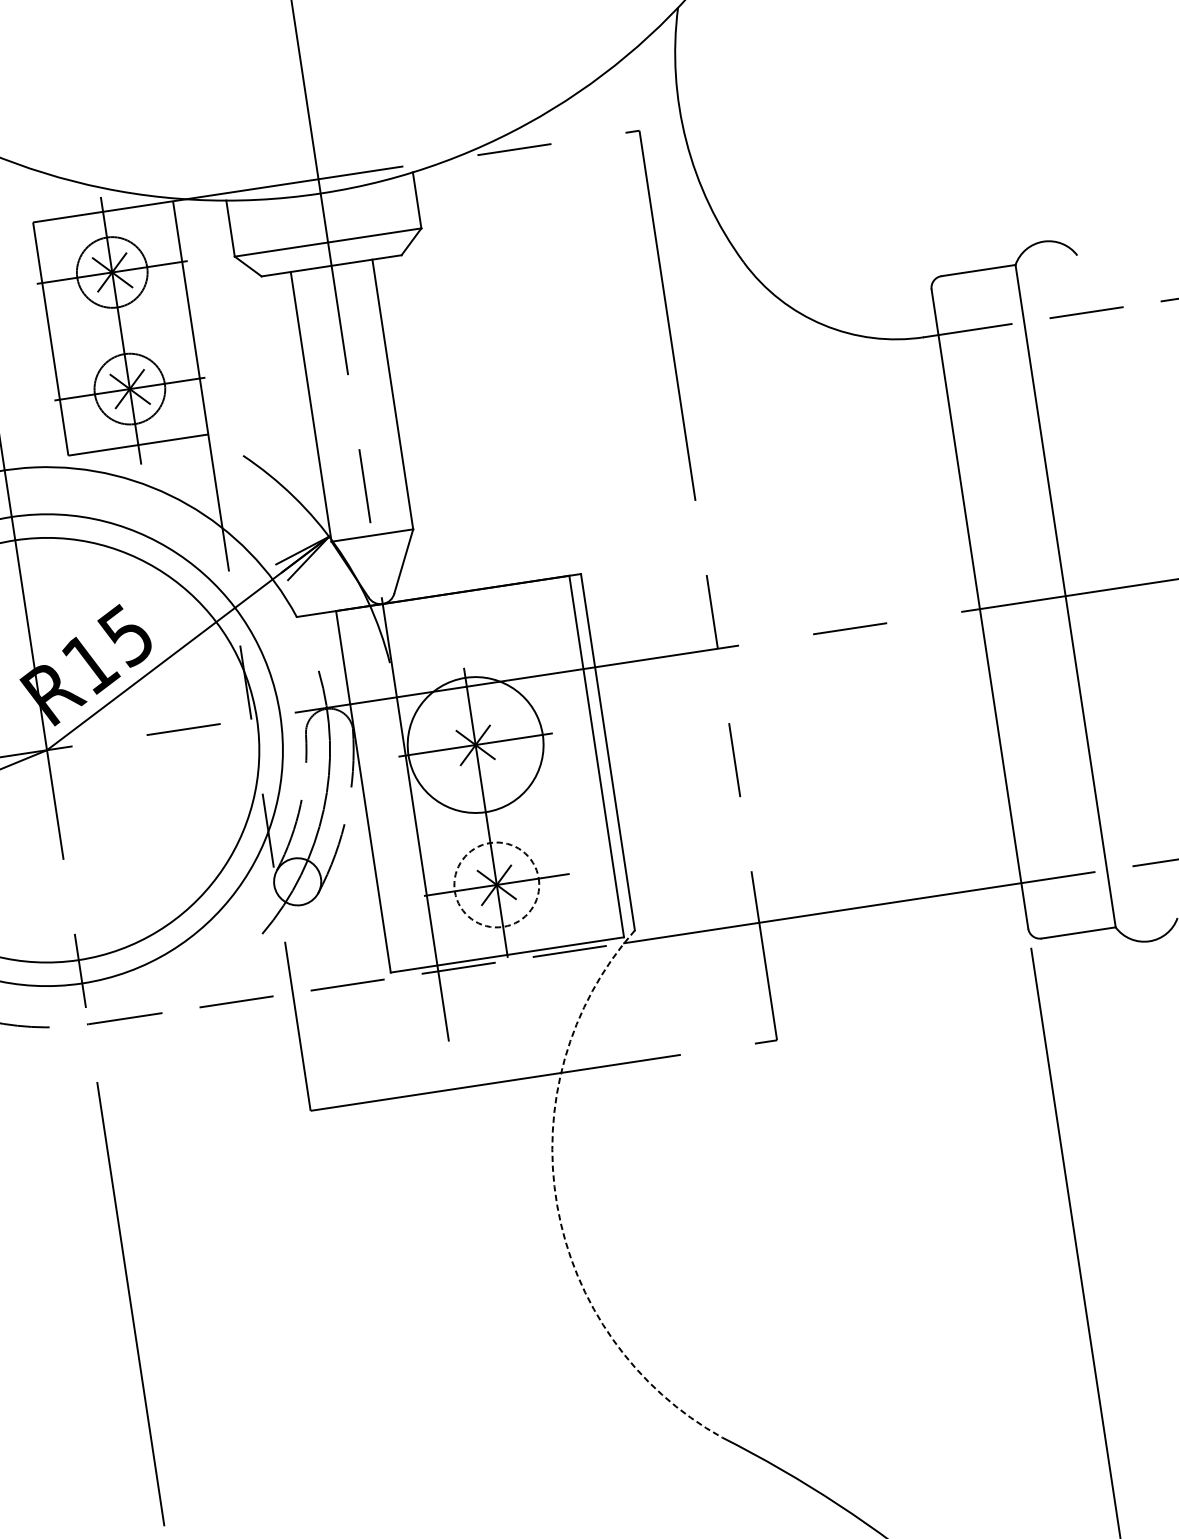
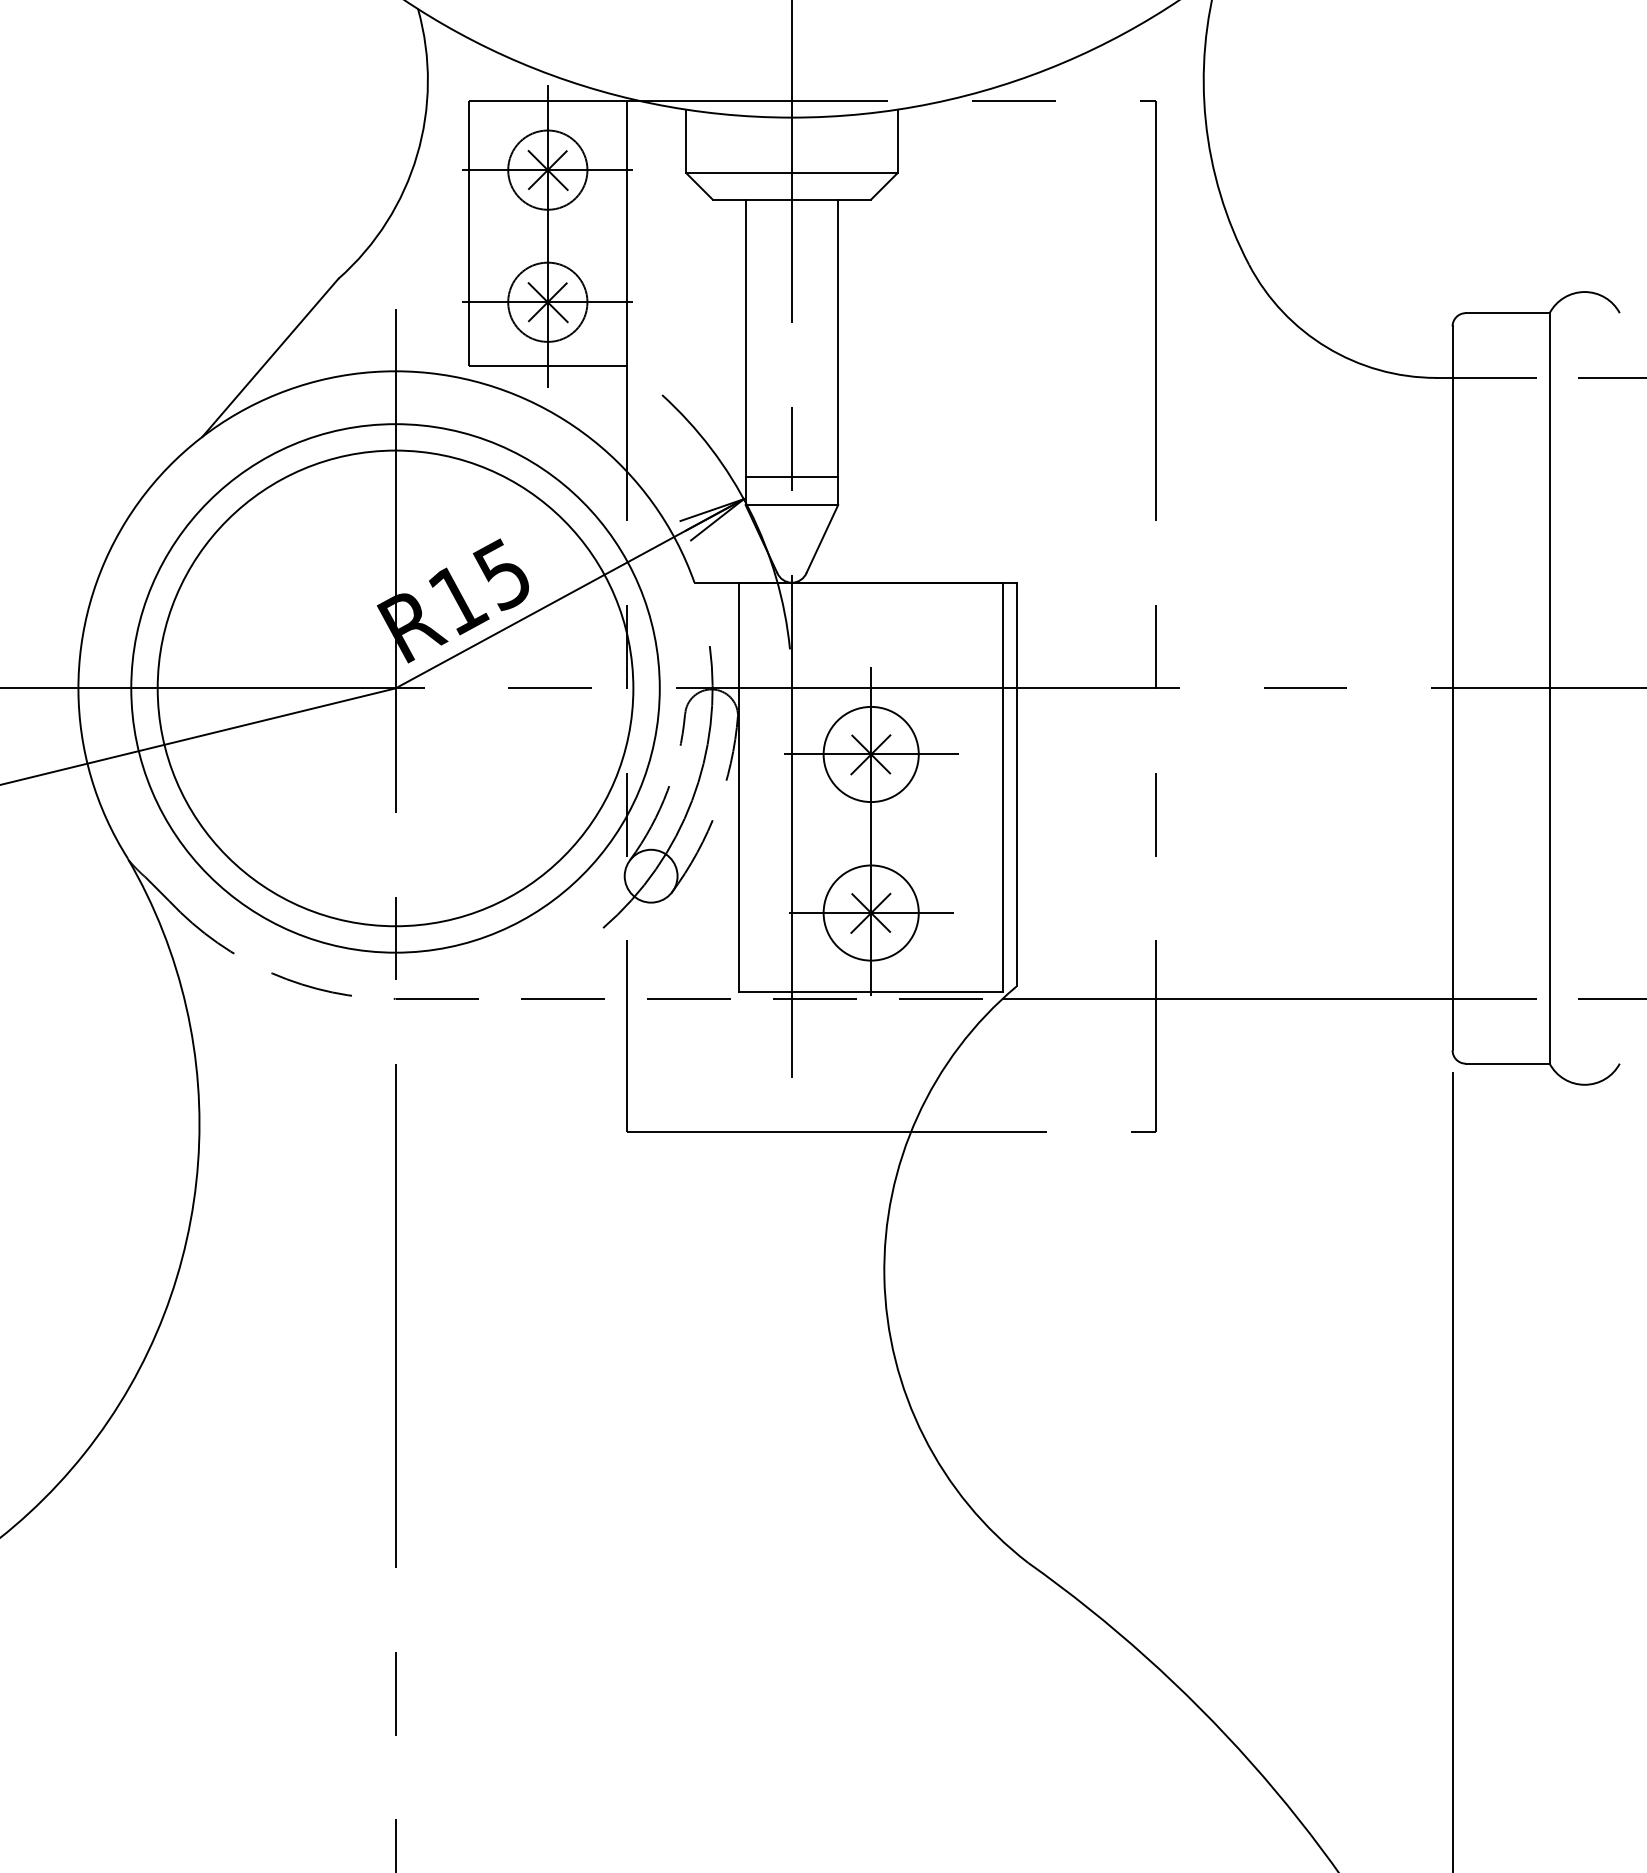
line: (368, 511) -> (791, 477), added
circle: (475, 745) -> (870, 754), size x0.62
circle: (496, 884) -> (870, 912), dashed -> solid
arc: (557, 1204) -> (884, 1277), dashed -> solid

